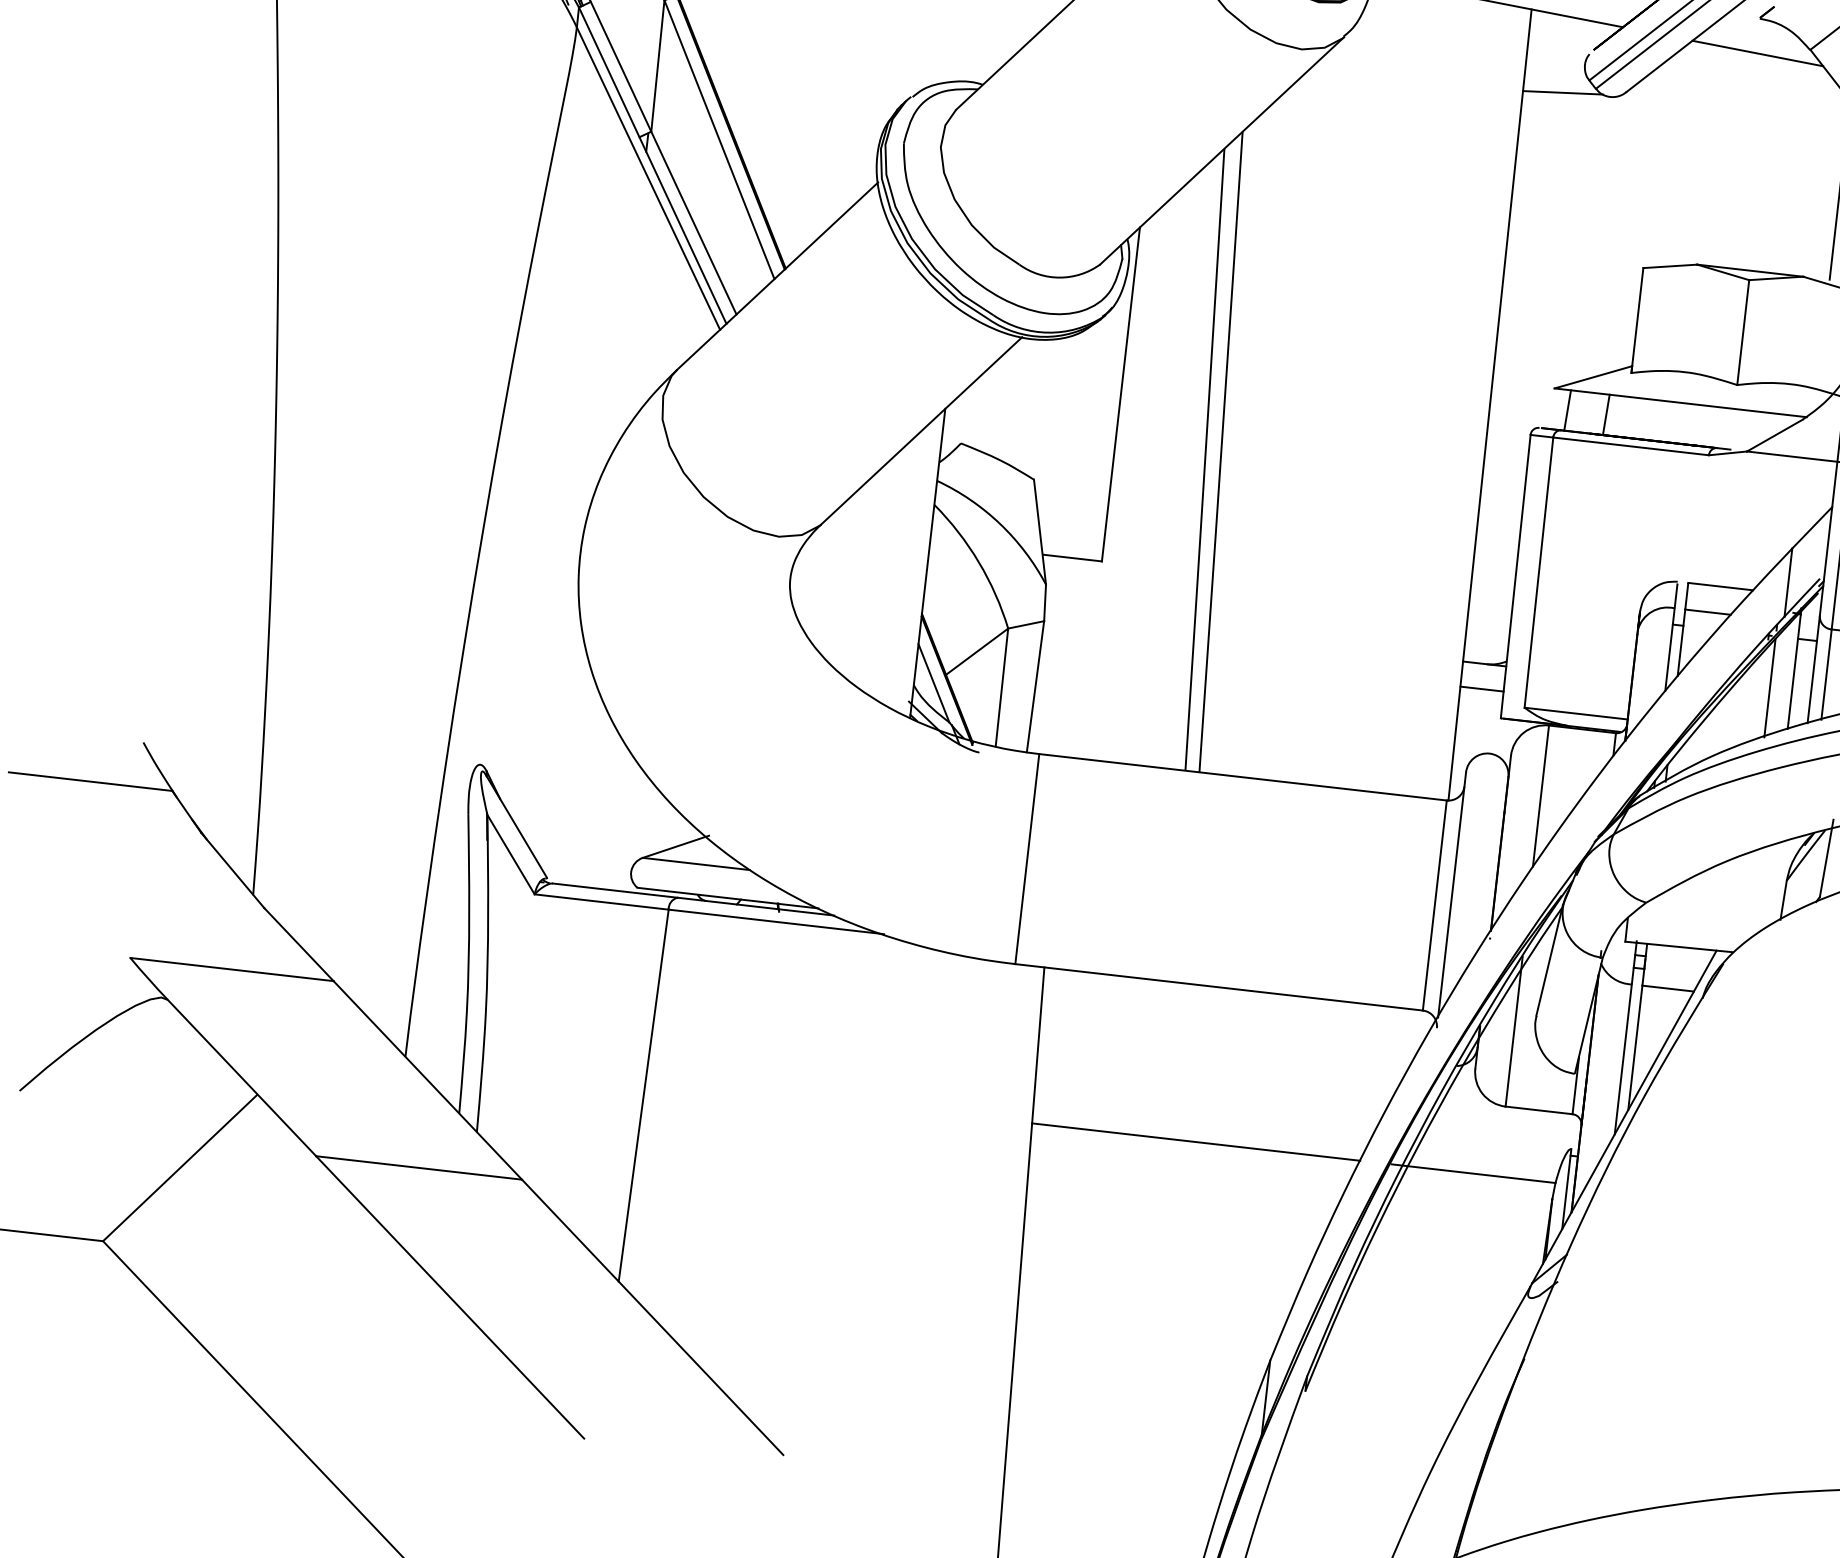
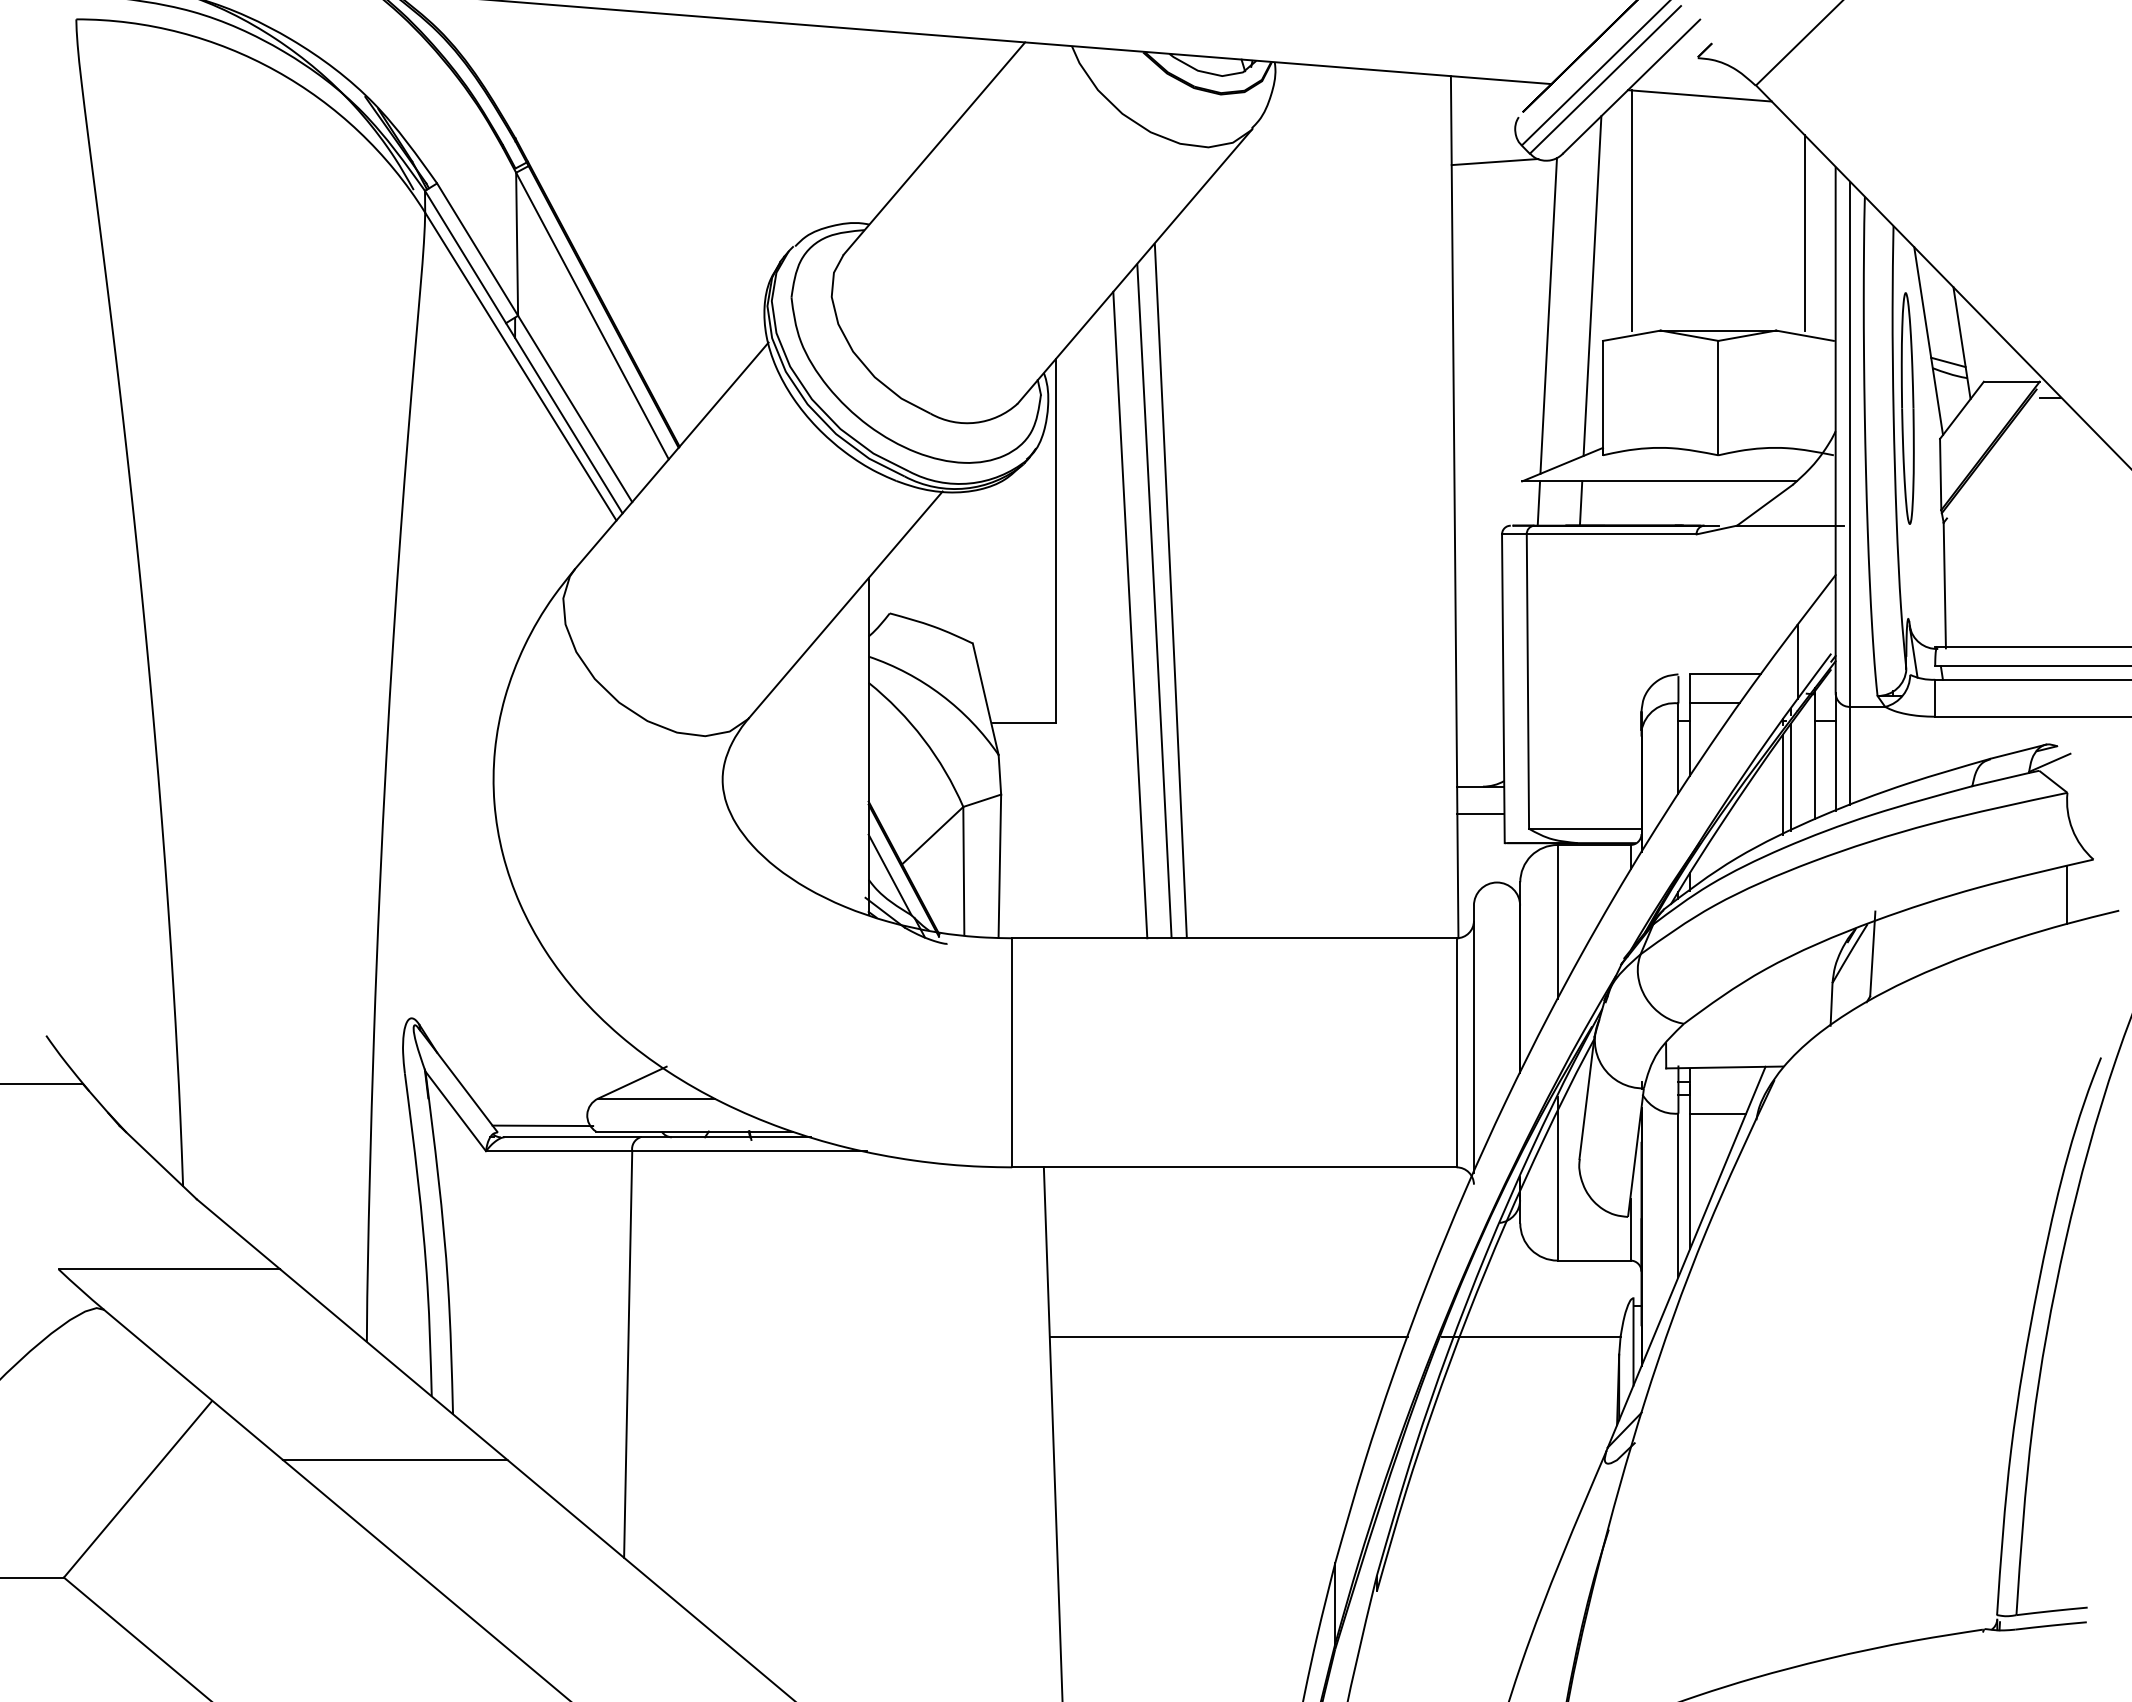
line: (1683, 151) -> (1631, 210), added
line: (1639, 216) -> (1592, 285), added
line: (1596, 239) -> (1548, 315), added
line: (1181, 469) -> (1130, 614), added
line: (1762, 693) -> (1783, 784), added
line: (589, 876) -> (542, 1125), added

